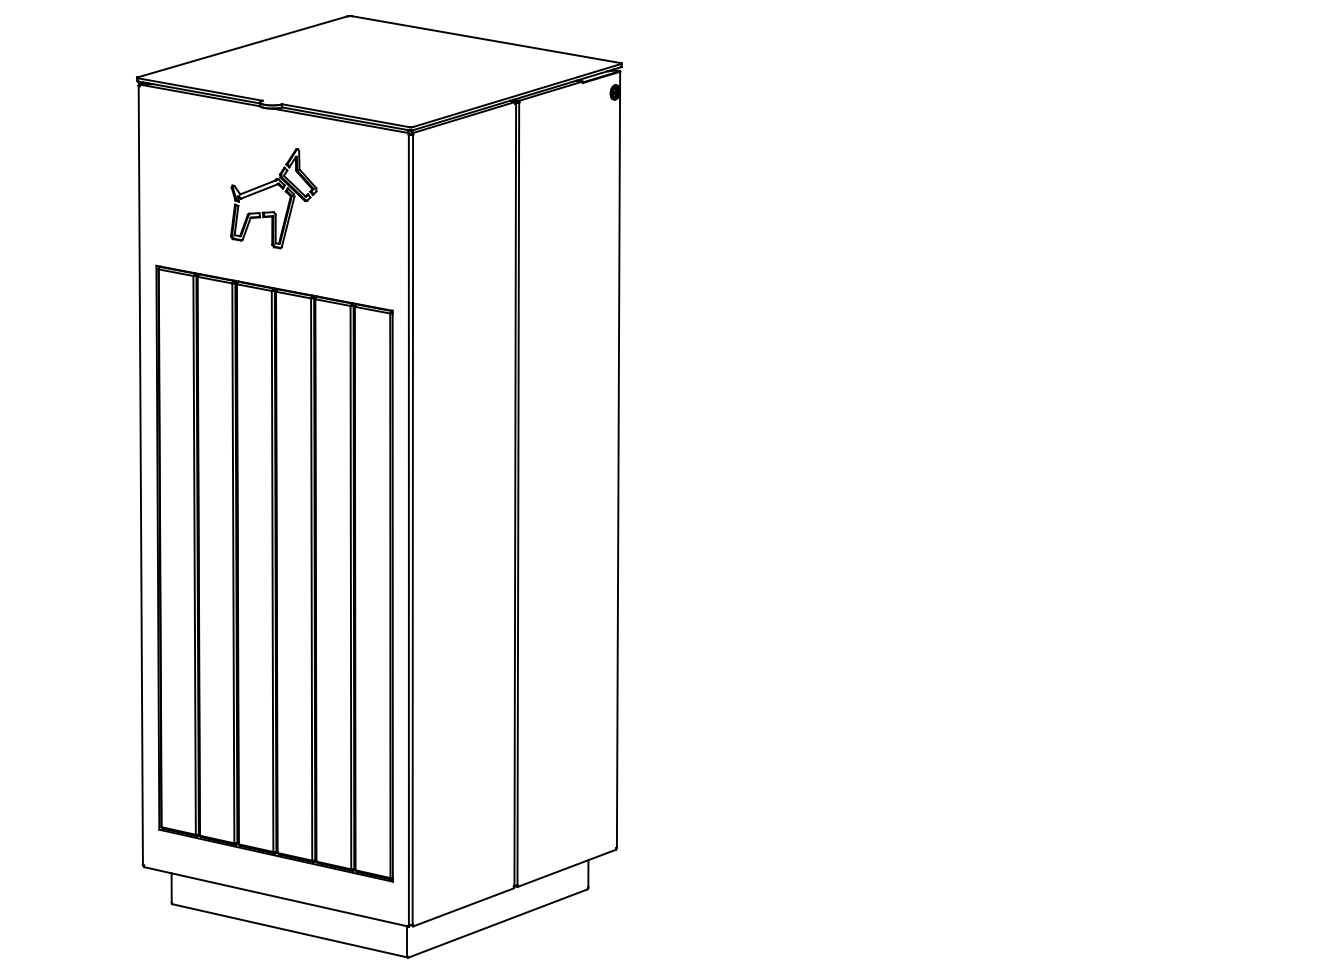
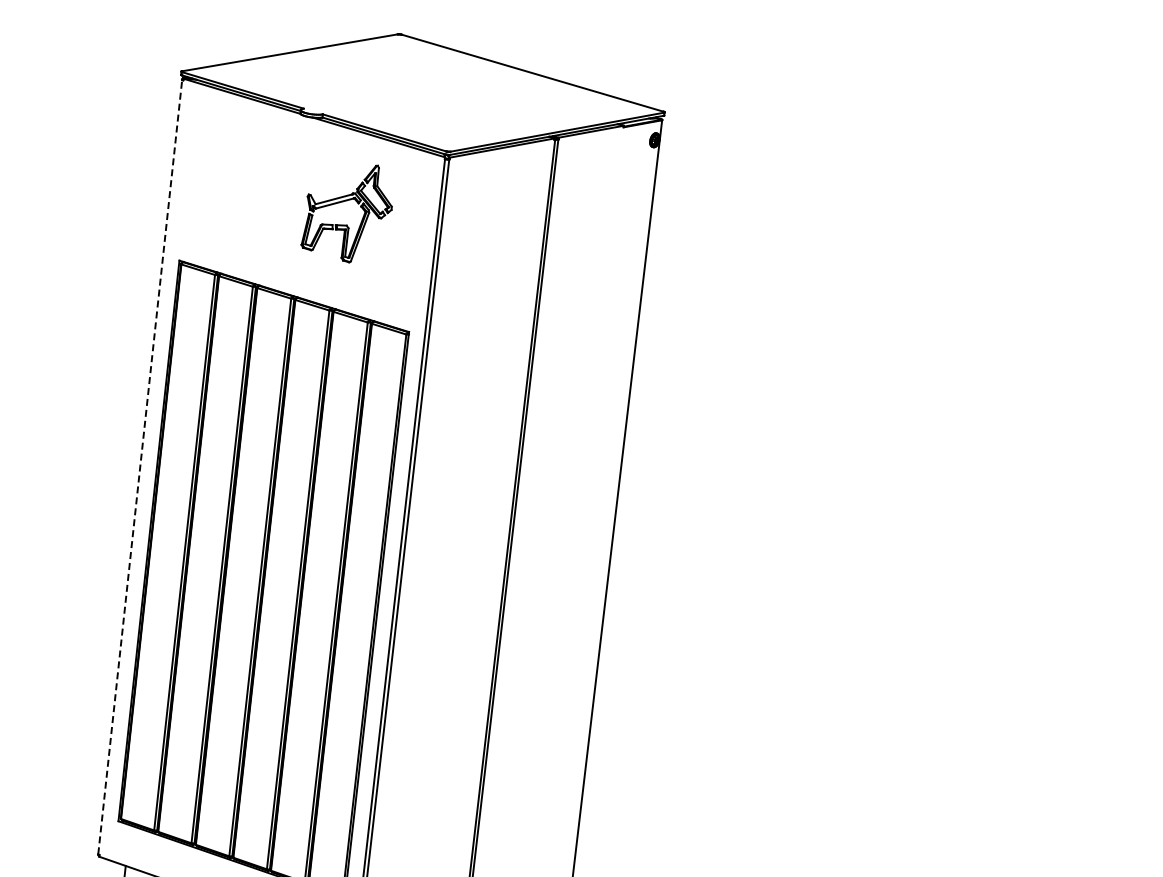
part: (270, 188) -> (346, 201), moved
line: (140, 475) -> (139, 467), solid -> dashed

